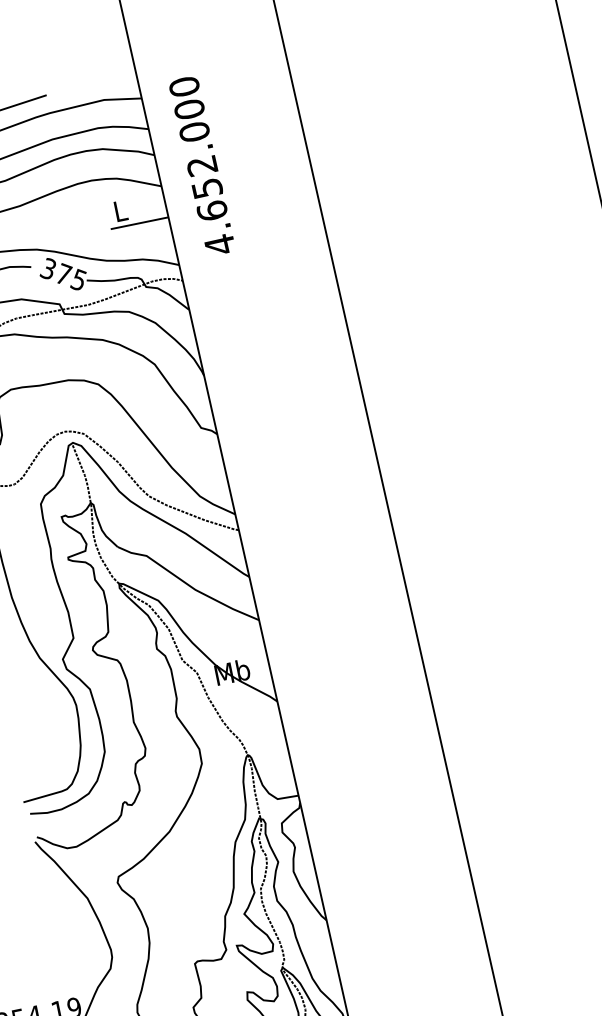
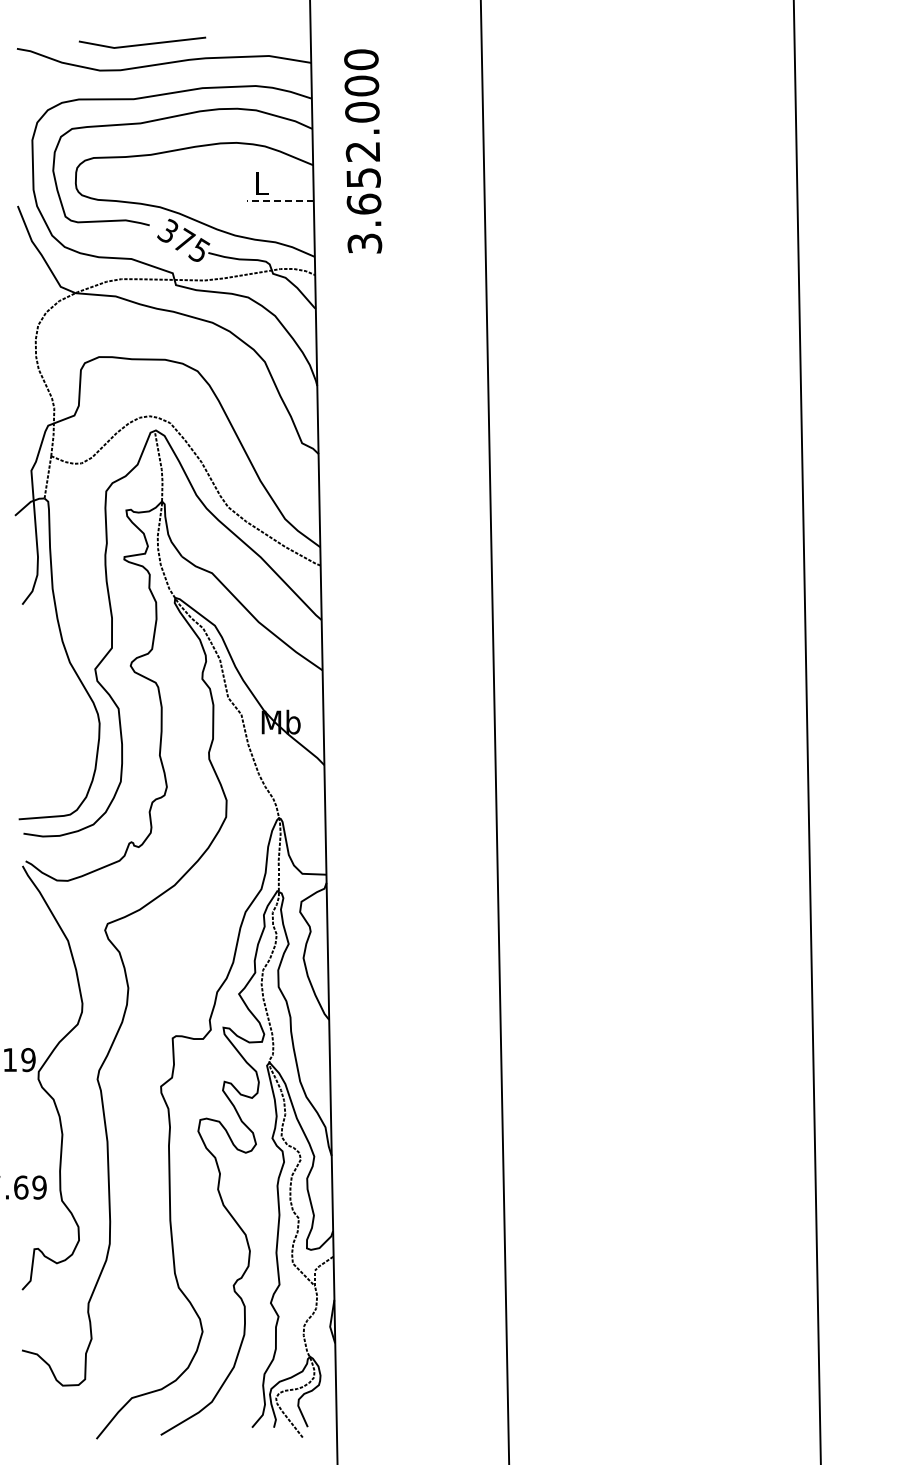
line: (138, 223) -> (279, 201), solid -> dashed
text: (219, 244) -> (364, 243), 4.652.000 -> 3.652.000

